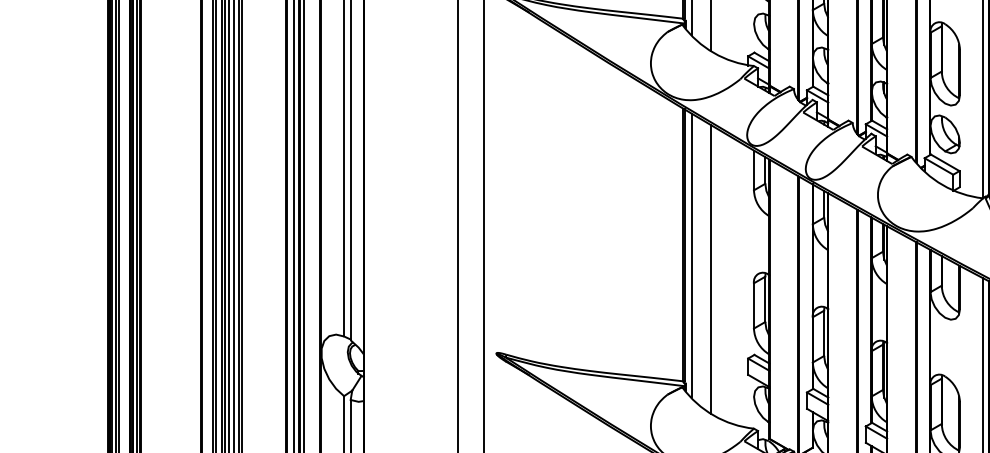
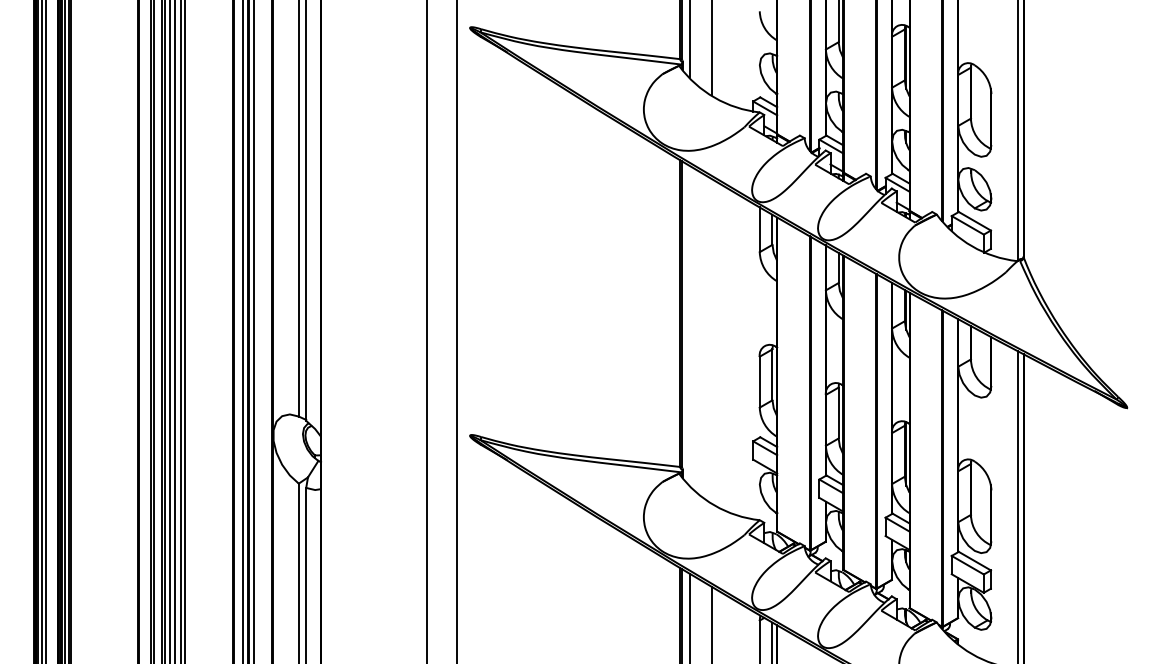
line: (691, 254) -> (689, 324), removed
line: (711, 269) -> (711, 341), removed

